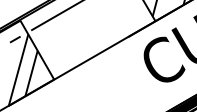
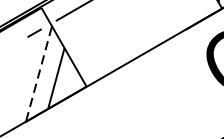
line: (18, 69) -> (38, 73), solid -> dashed

